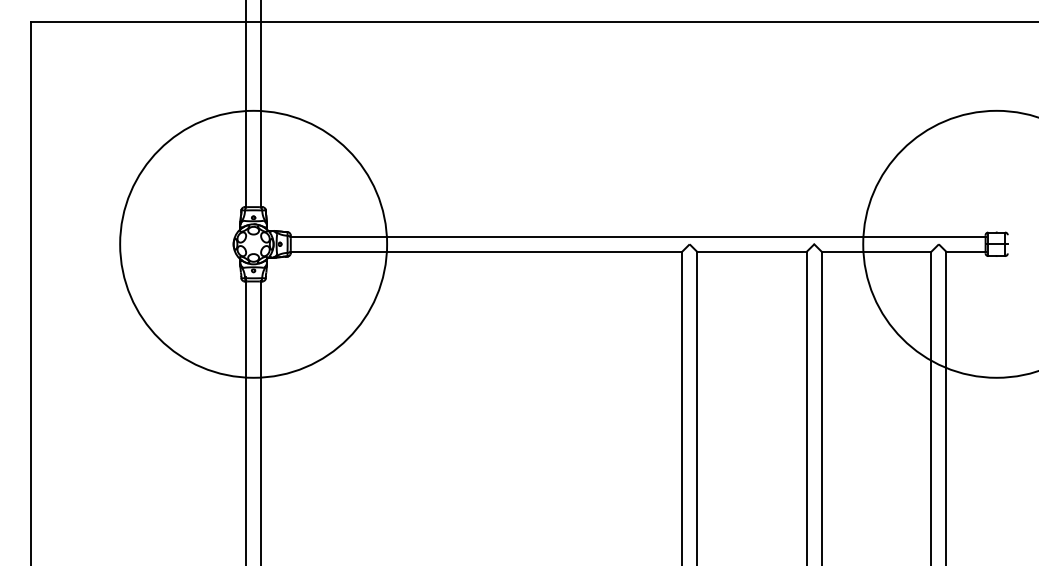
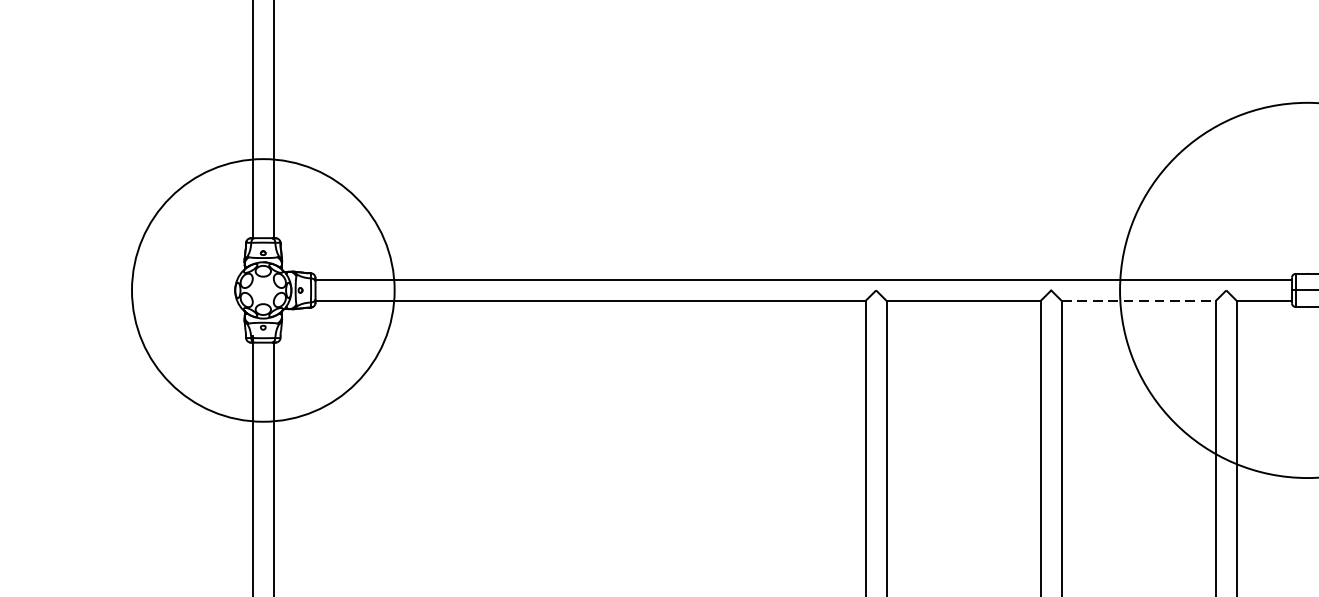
circle: (253, 243) -> (263, 289), size x0.7
line: (876, 251) -> (1138, 300), solid -> dashed

